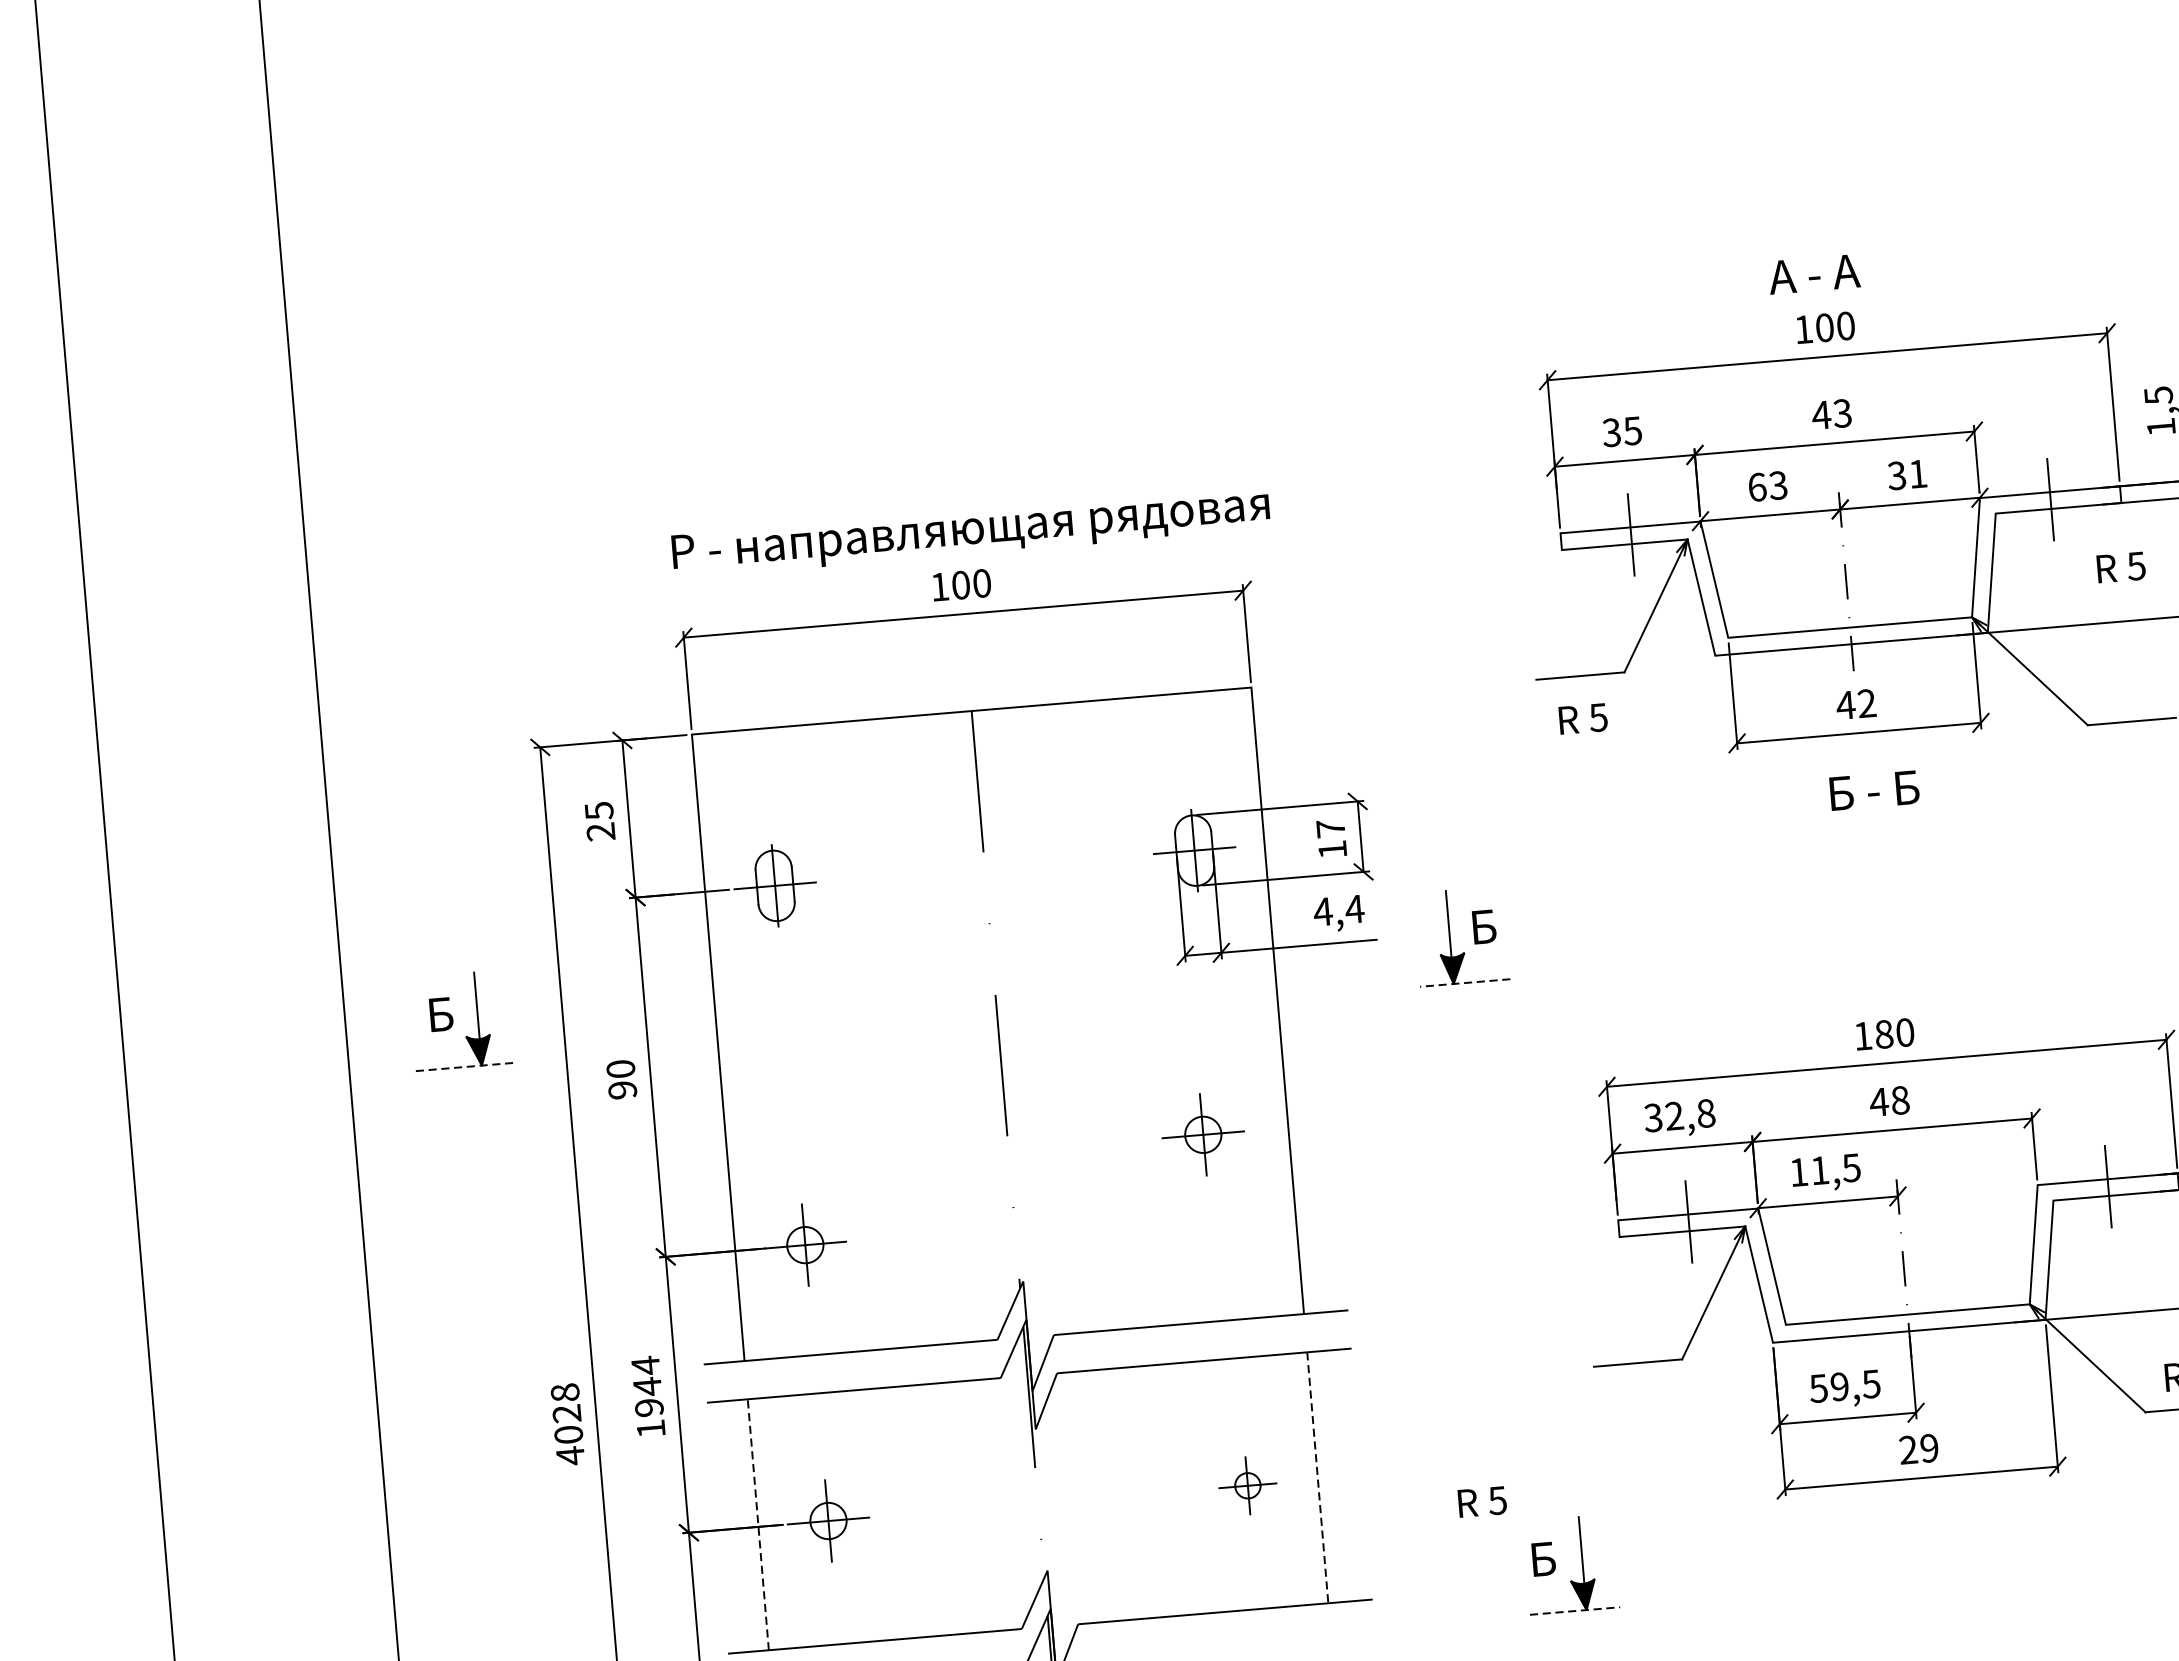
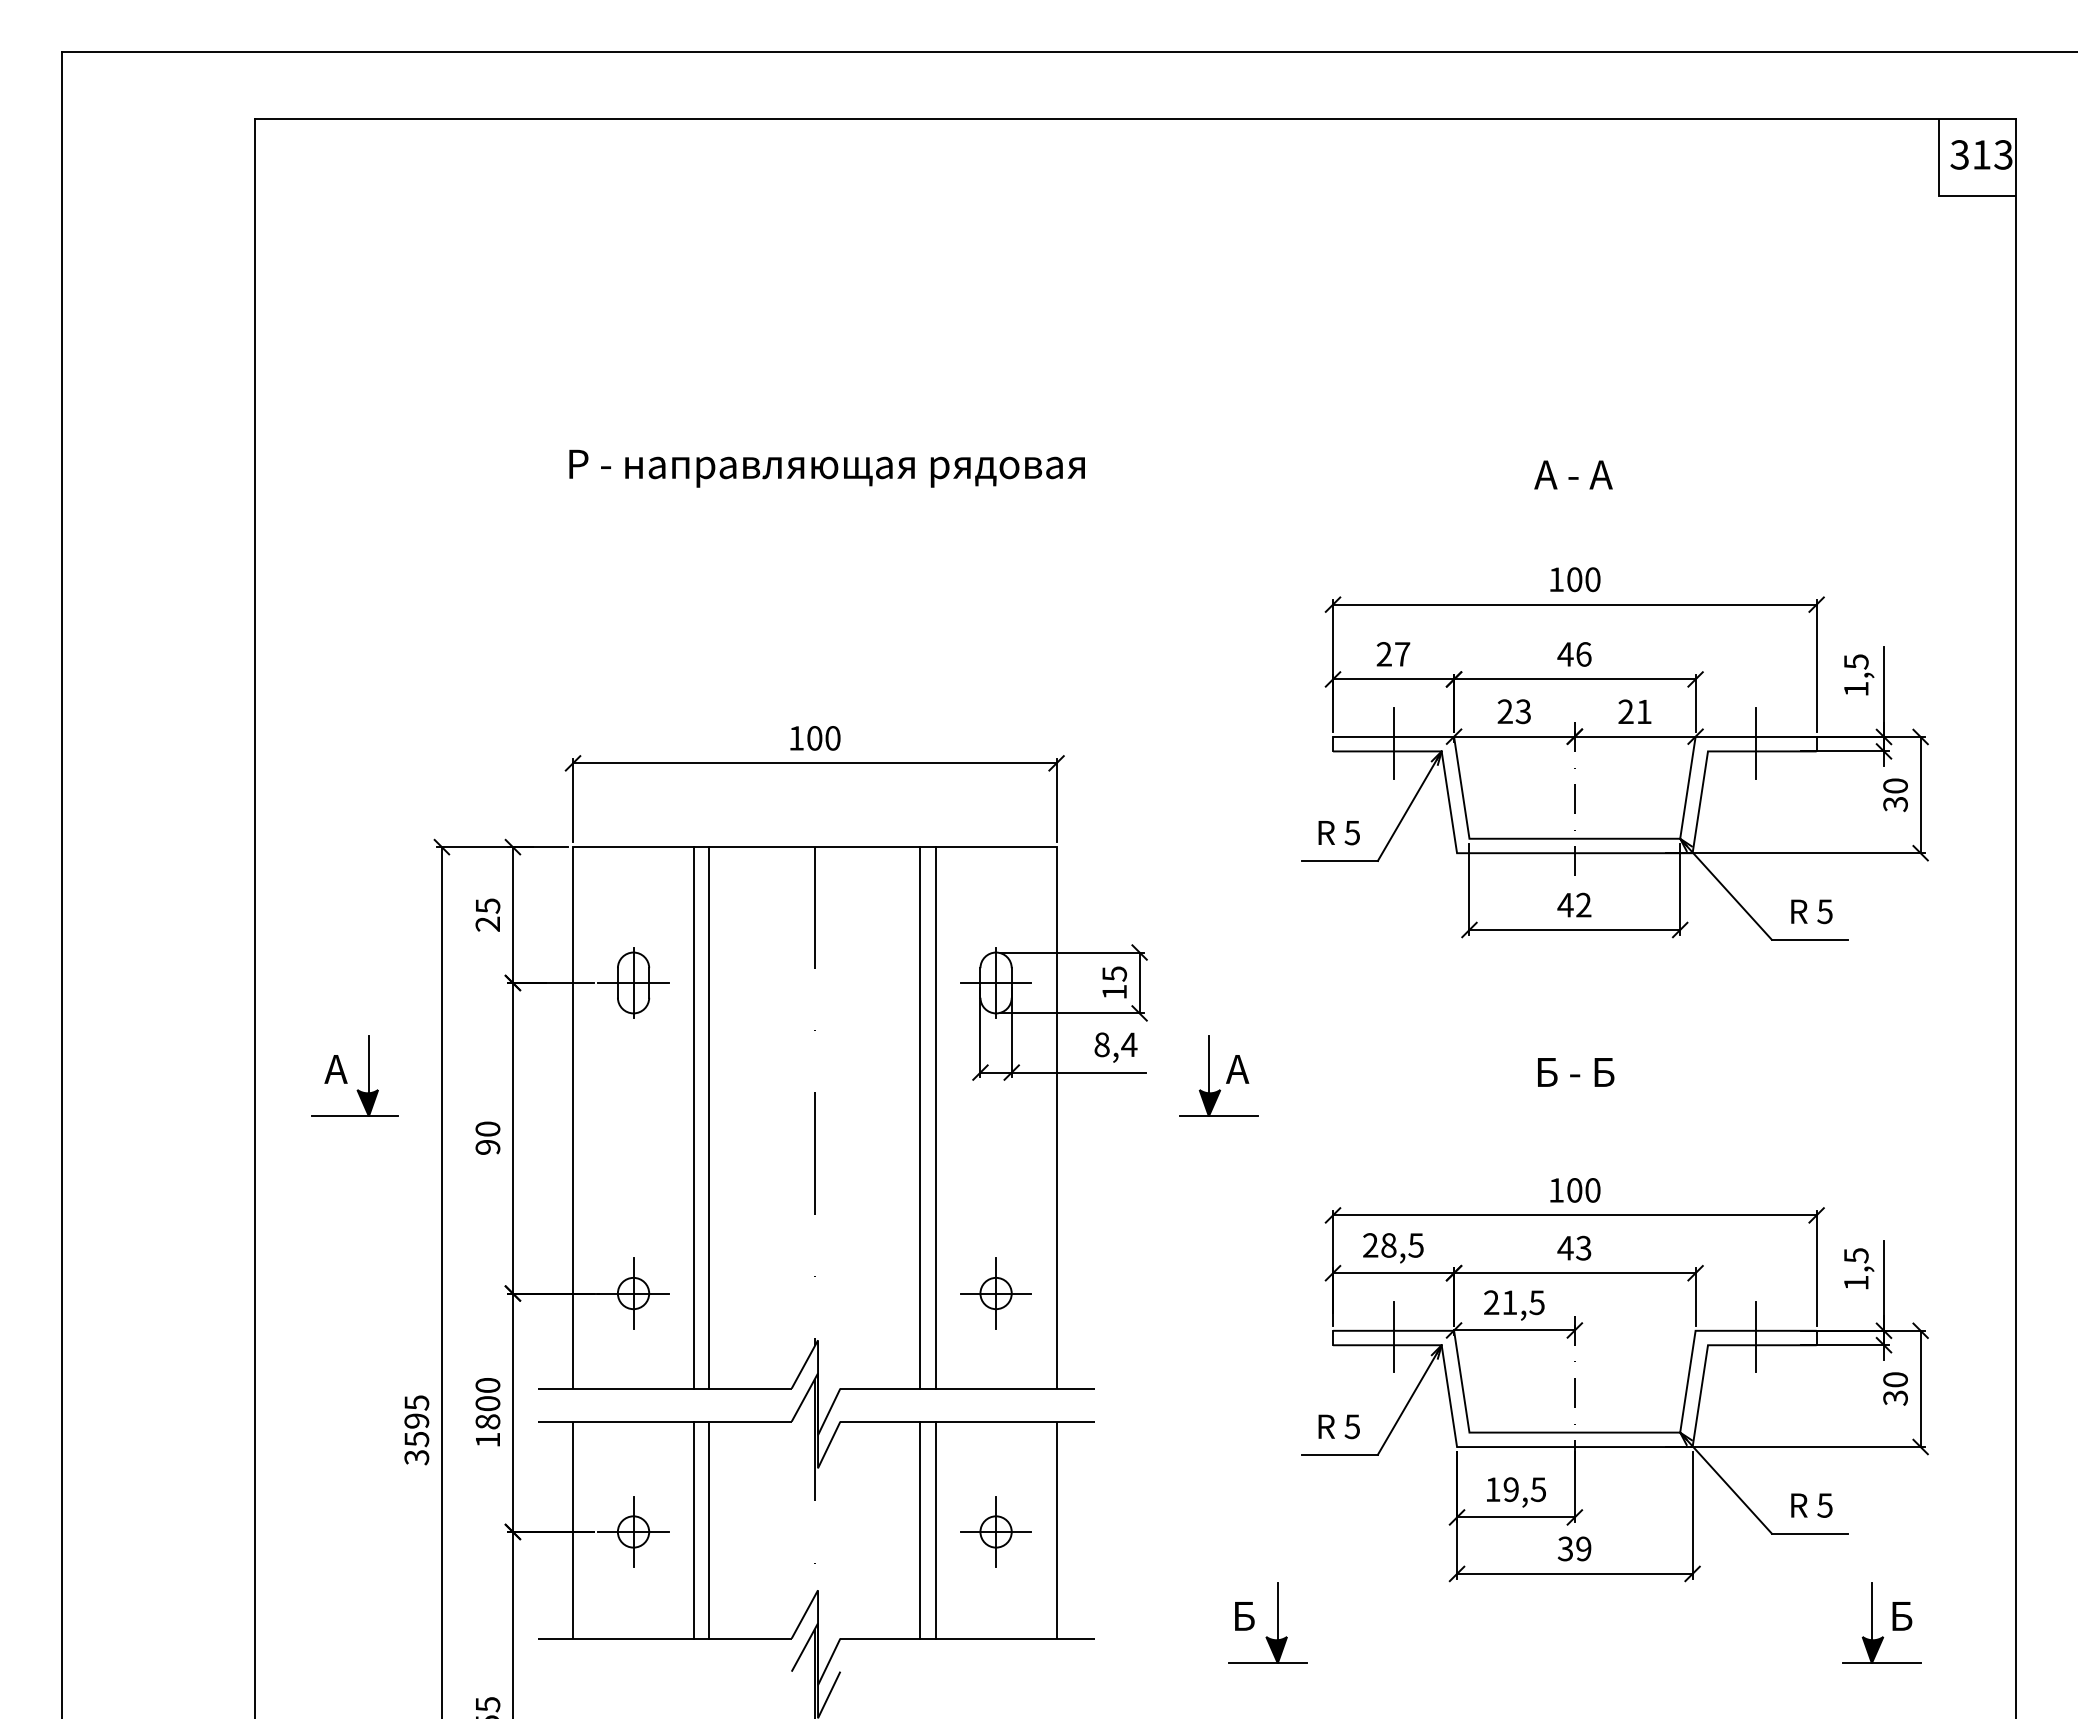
text: (1814, 273) -> (1573, 474), moved
text: (1842, 413) -> (1583, 654), 43 -> 46
text: (1622, 432) -> (1393, 654), 35 -> 27
text: (1896, 476) -> (1625, 712), 31 -> 21
text: (1756, 487) -> (1504, 711), 63 -> 23
text: (970, 532) -> (826, 468), moved
text: (2120, 567) -> (1811, 911), moved
text: (1582, 719) -> (1338, 833), moved
text: (1875, 790) -> (1576, 1072), moved
text: (1330, 828) -> (1114, 973), 17 -> 15
text: (1322, 911) -> (1101, 1044), 4,4 -> 8,4
text: (1482, 927) -> (1237, 1069), Б -> А
line: (1464, 983) -> (1218, 1116), dashed -> solid
line: (1137, 1012) -> (935, 1117), added
line: (1120, 1013) -> (920, 1117), added
text: (438, 1014) -> (335, 1069), Б -> А
line: (876, 1034) -> (709, 1117), added
text: (1883, 1034) -> (1574, 1190), 180 -> 100
line: (858, 1035) -> (694, 1117), added
line: (466, 1067) -> (355, 1116), dashed -> solid
text: (1899, 1099) -> (1583, 1247), 48 -> 43
text: (1678, 1115) -> (1392, 1245), 32,8 -> 28,5
part: (1202, 1134) -> (995, 1293), moved
text: (1798, 1172) -> (1491, 1302), 11,5 -> 21,5
text: (647, 1386) -> (487, 1403), 1944 -> 1800
text: (1818, 1388) -> (1492, 1489), 59,5 -> 19,5
text: (567, 1424) -> (416, 1430), 4028 -> 3595
text: (1908, 1450) -> (1565, 1549), 29 -> 39
line: (1317, 1478) -> (1056, 1530), dashed -> solid
part: (1247, 1485) -> (995, 1531), size x1.43
line: (1177, 1488) -> (935, 1529), added
line: (1160, 1490) -> (920, 1529), added
text: (1481, 1501) -> (1338, 1426), moved
line: (916, 1510) -> (709, 1529), added
line: (898, 1512) -> (694, 1529), added
line: (758, 1523) -> (573, 1529), dashed -> solid
line: (1574, 1611) -> (1267, 1663), dashed -> solid

